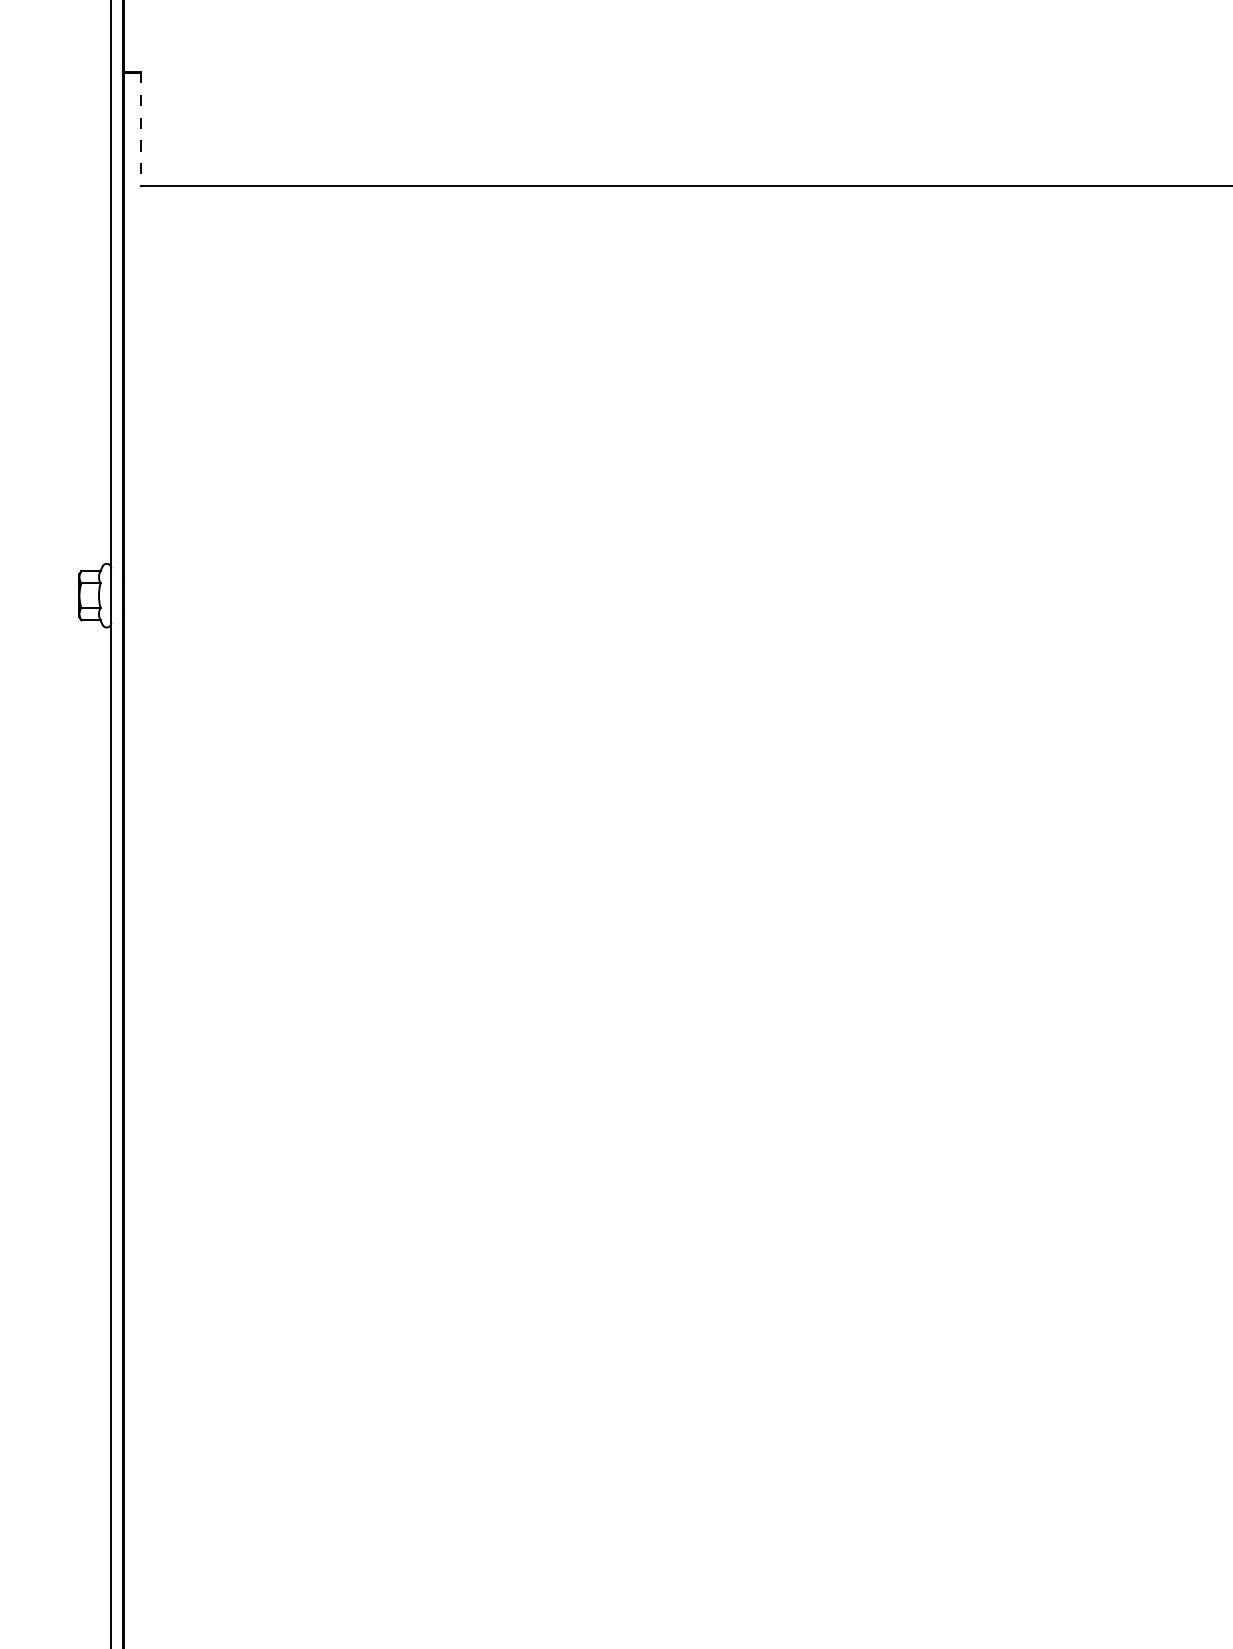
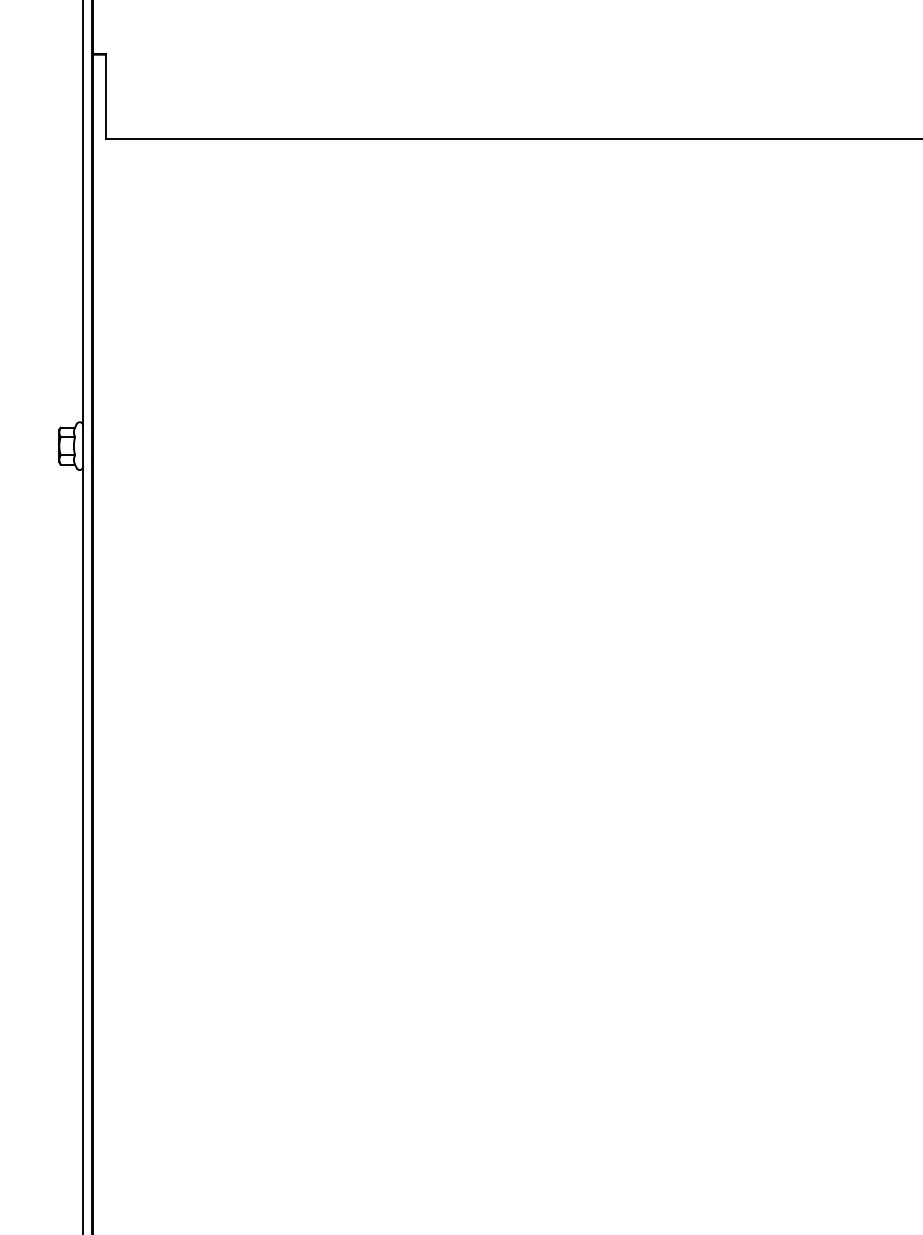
line: (141, 128) -> (105, 96), dashed -> solid

